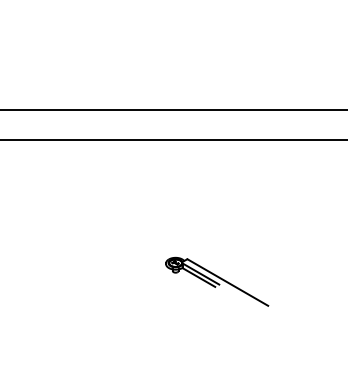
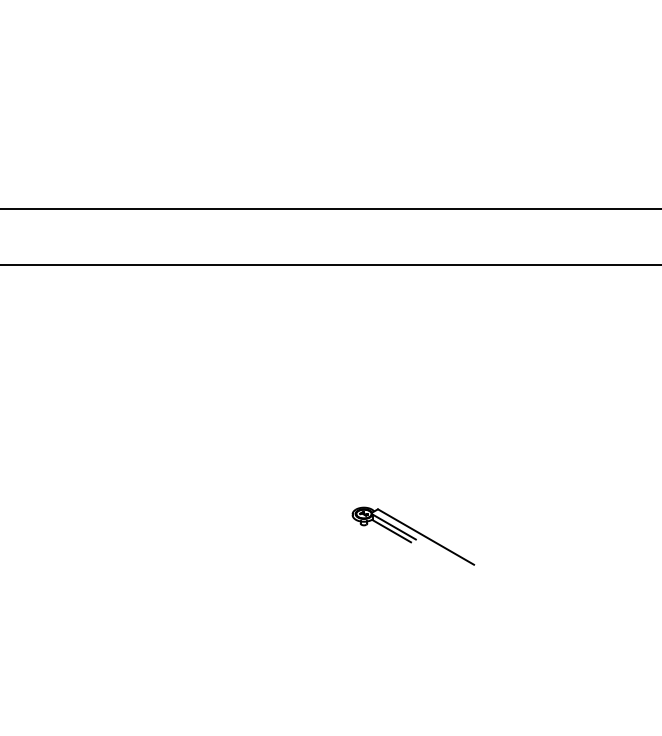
part: (217, 281) -> (413, 535), size x0.62

